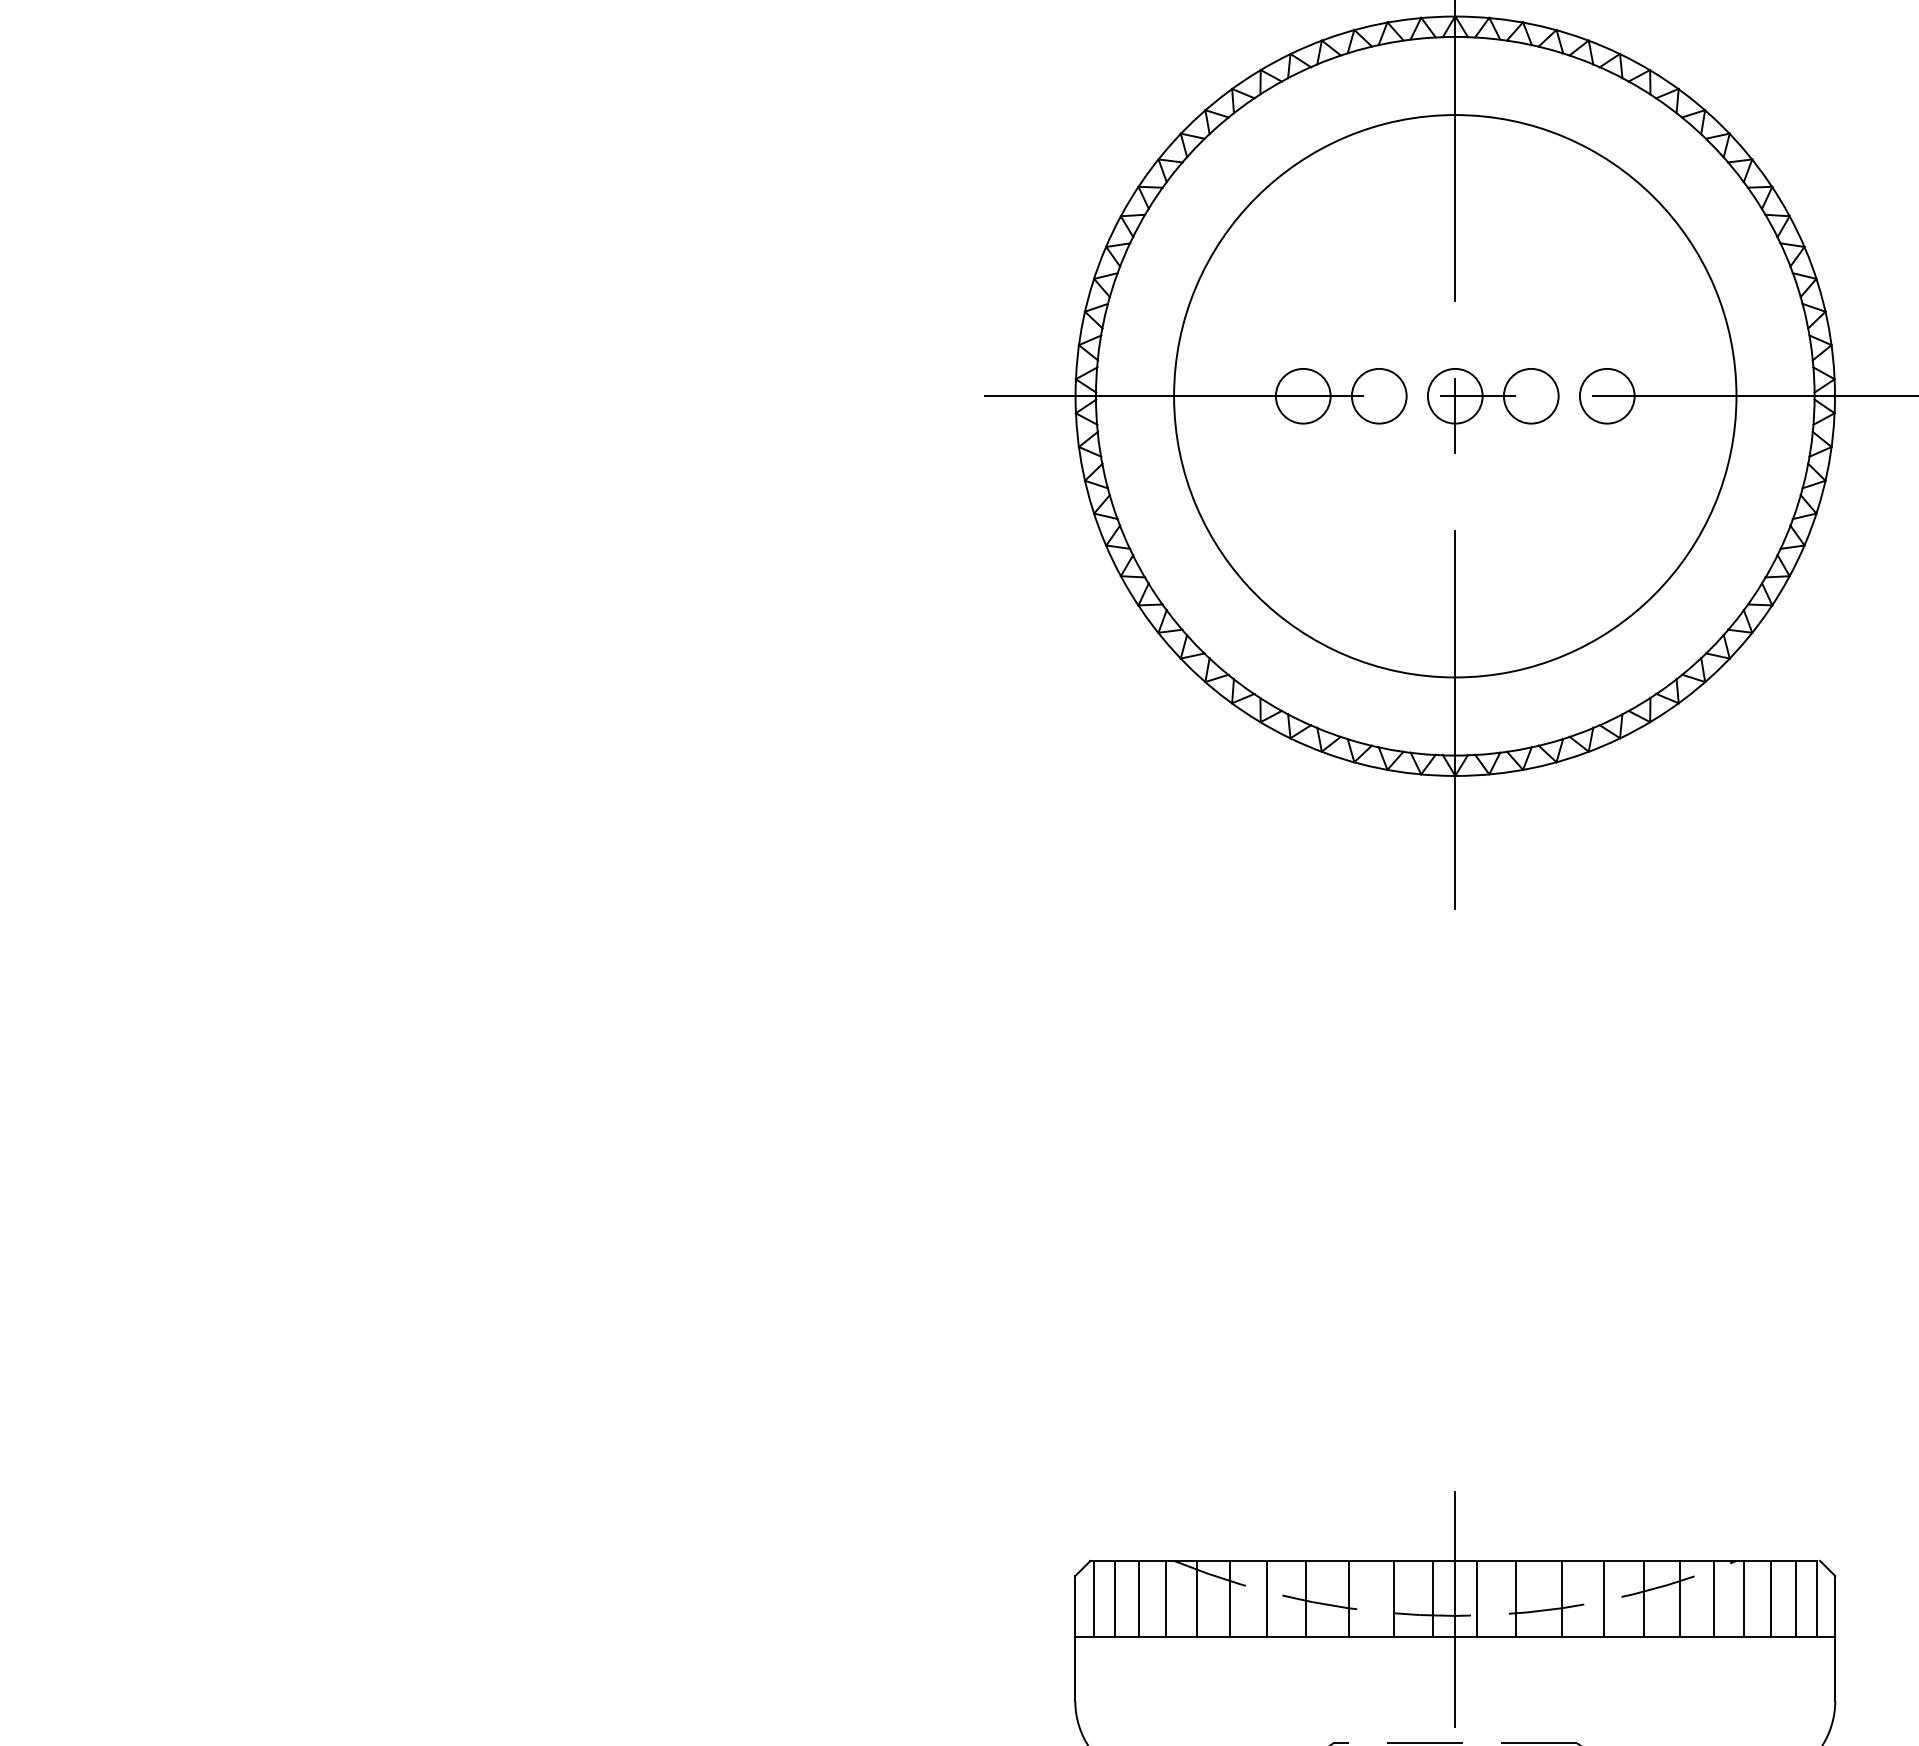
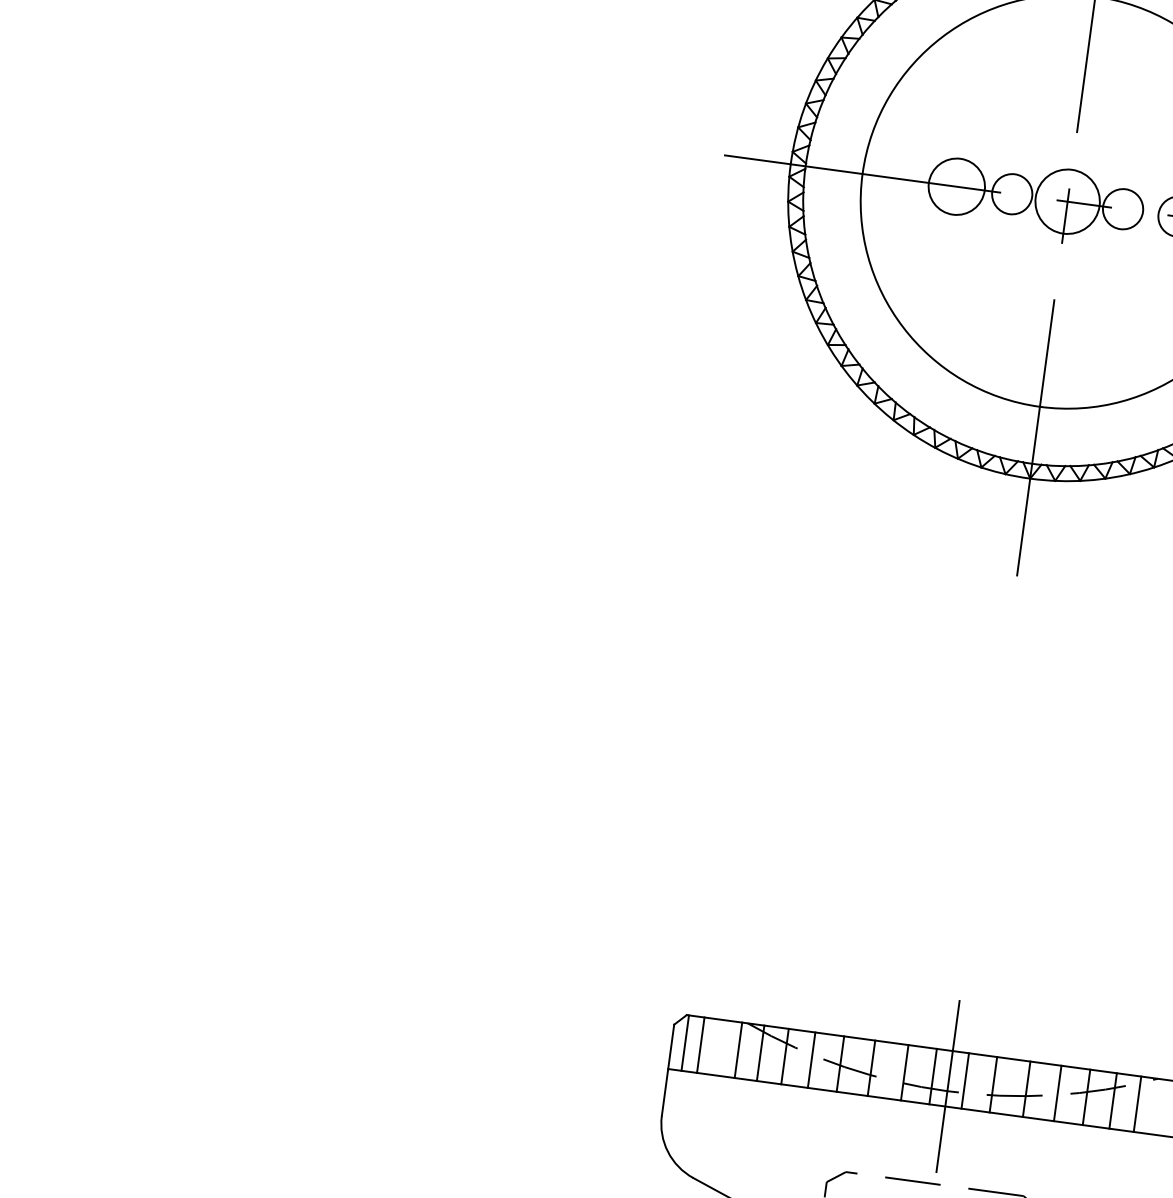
circle: (1302, 395) -> (956, 186), size x1.4
circle: (1454, 395) -> (1067, 201), size x1.6
line: (1139, 1598) -> (718, 1047), removed
line: (1744, 1598) -> (1160, 1107), removed

